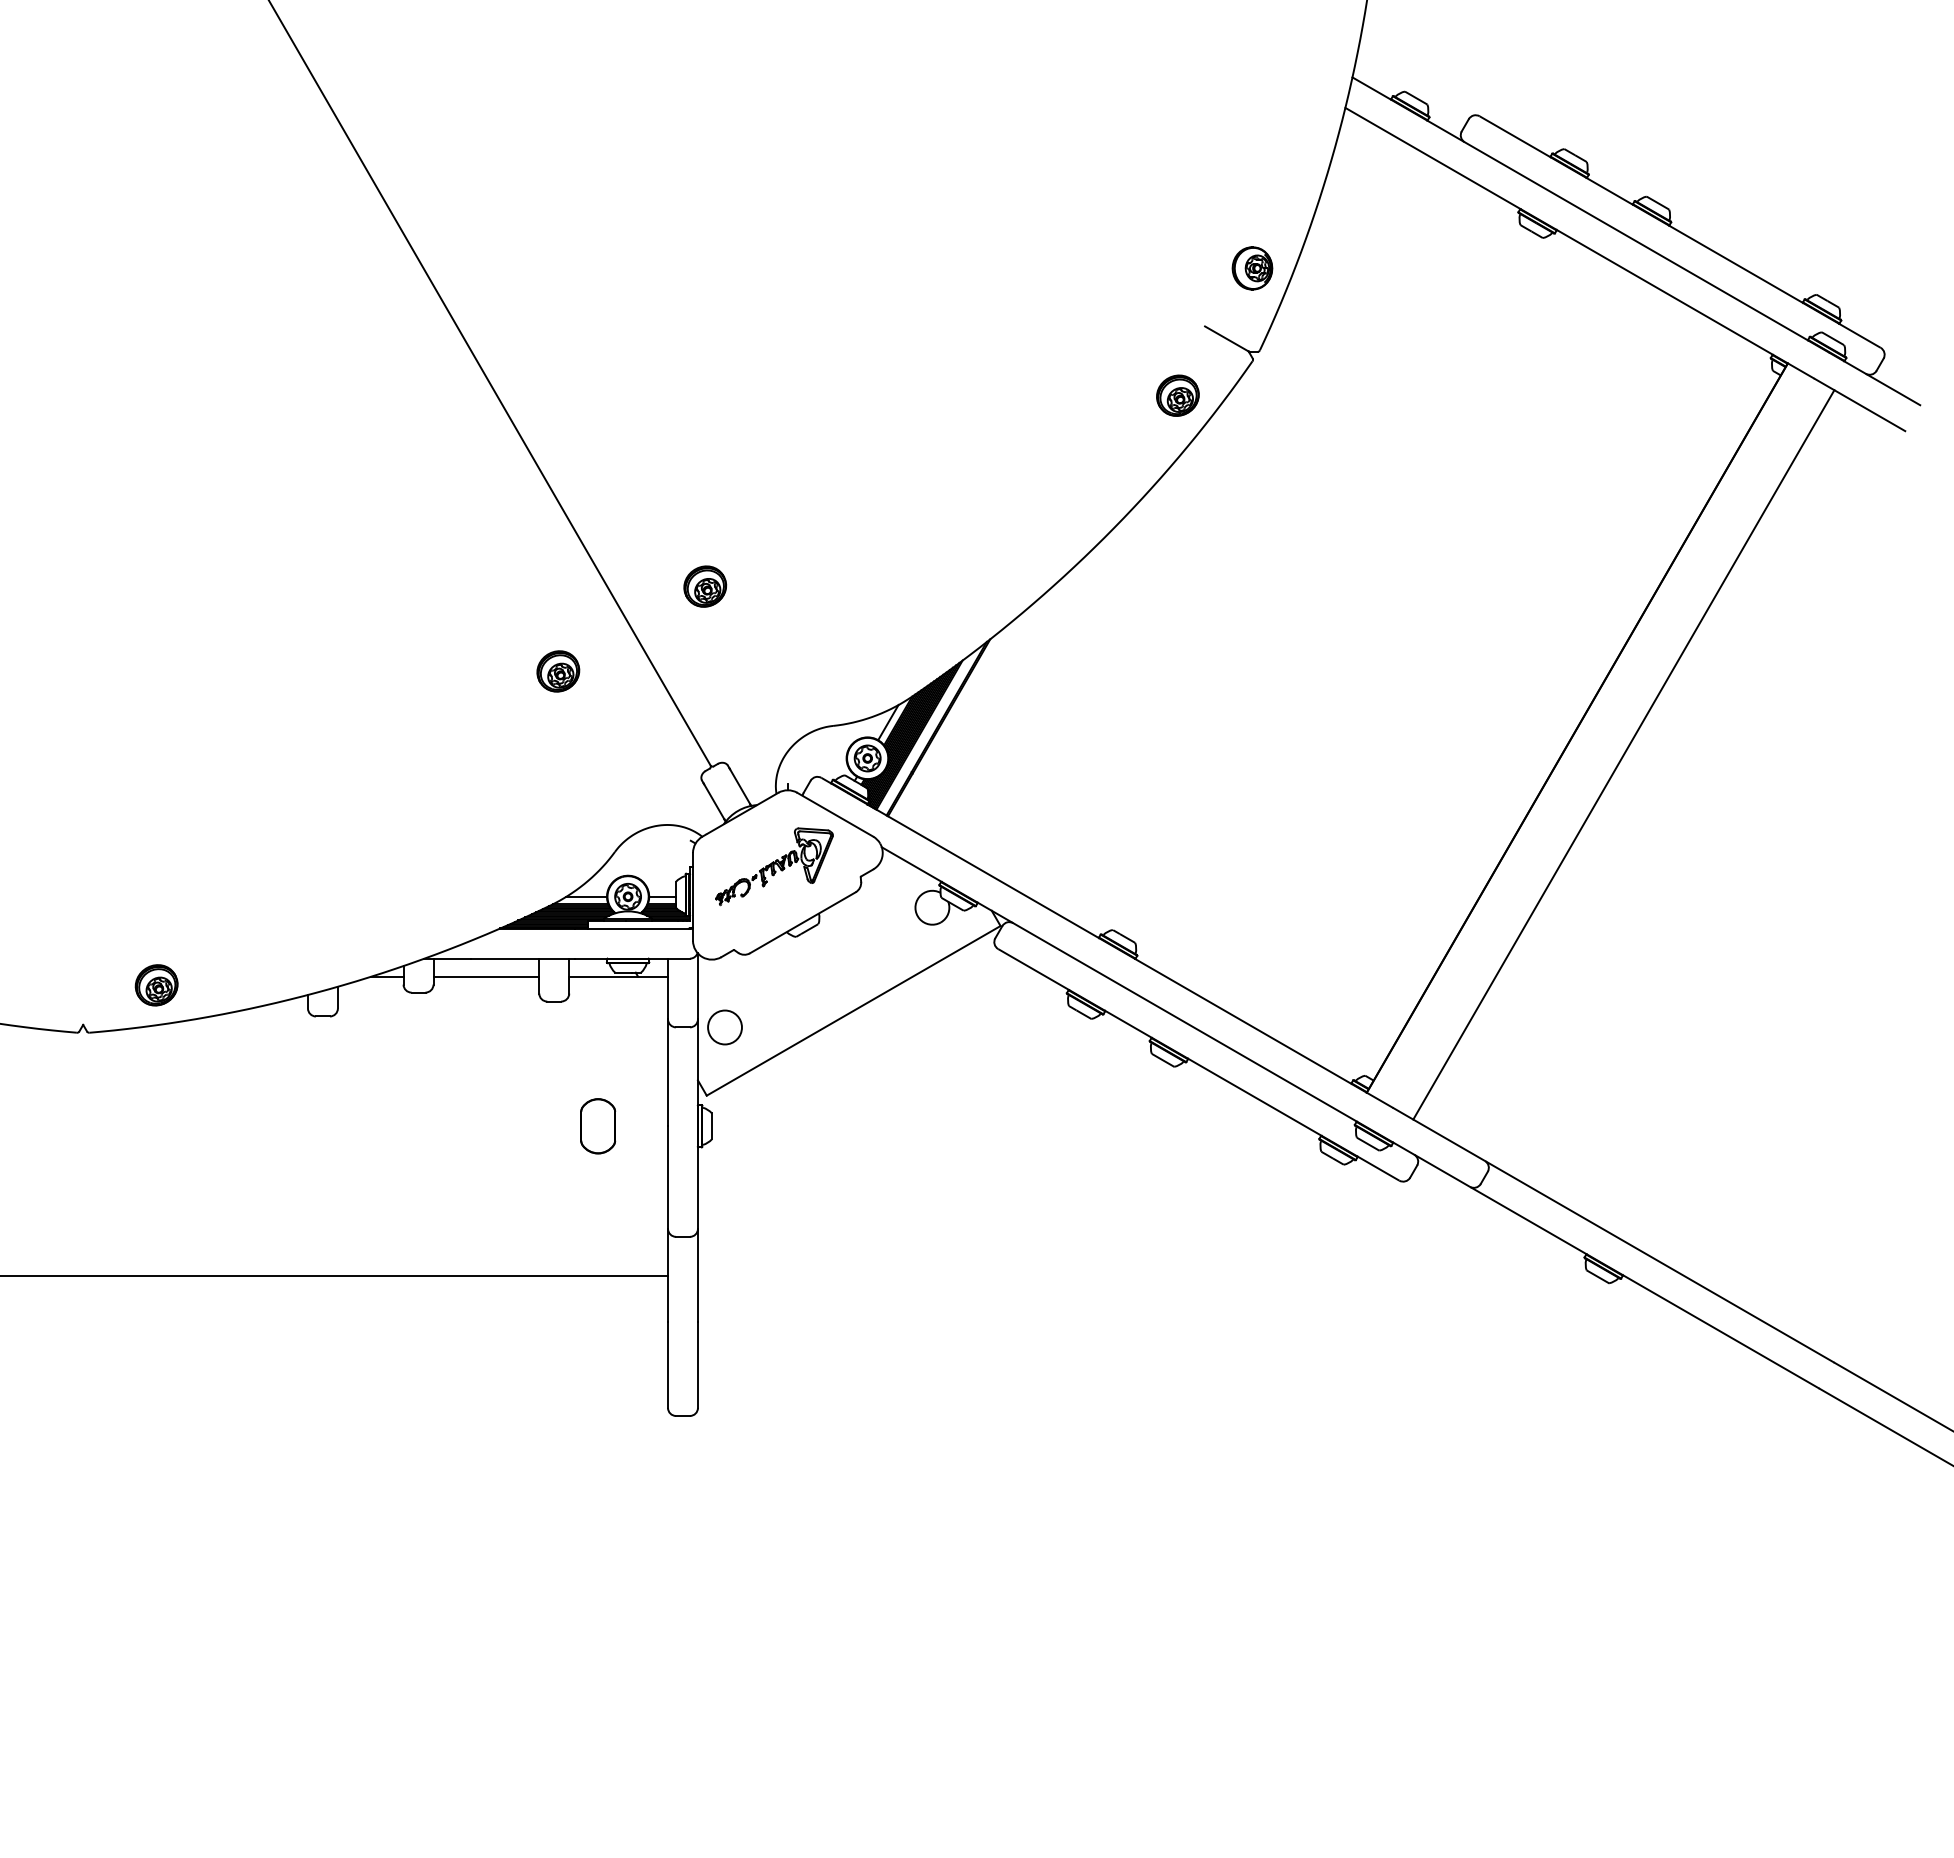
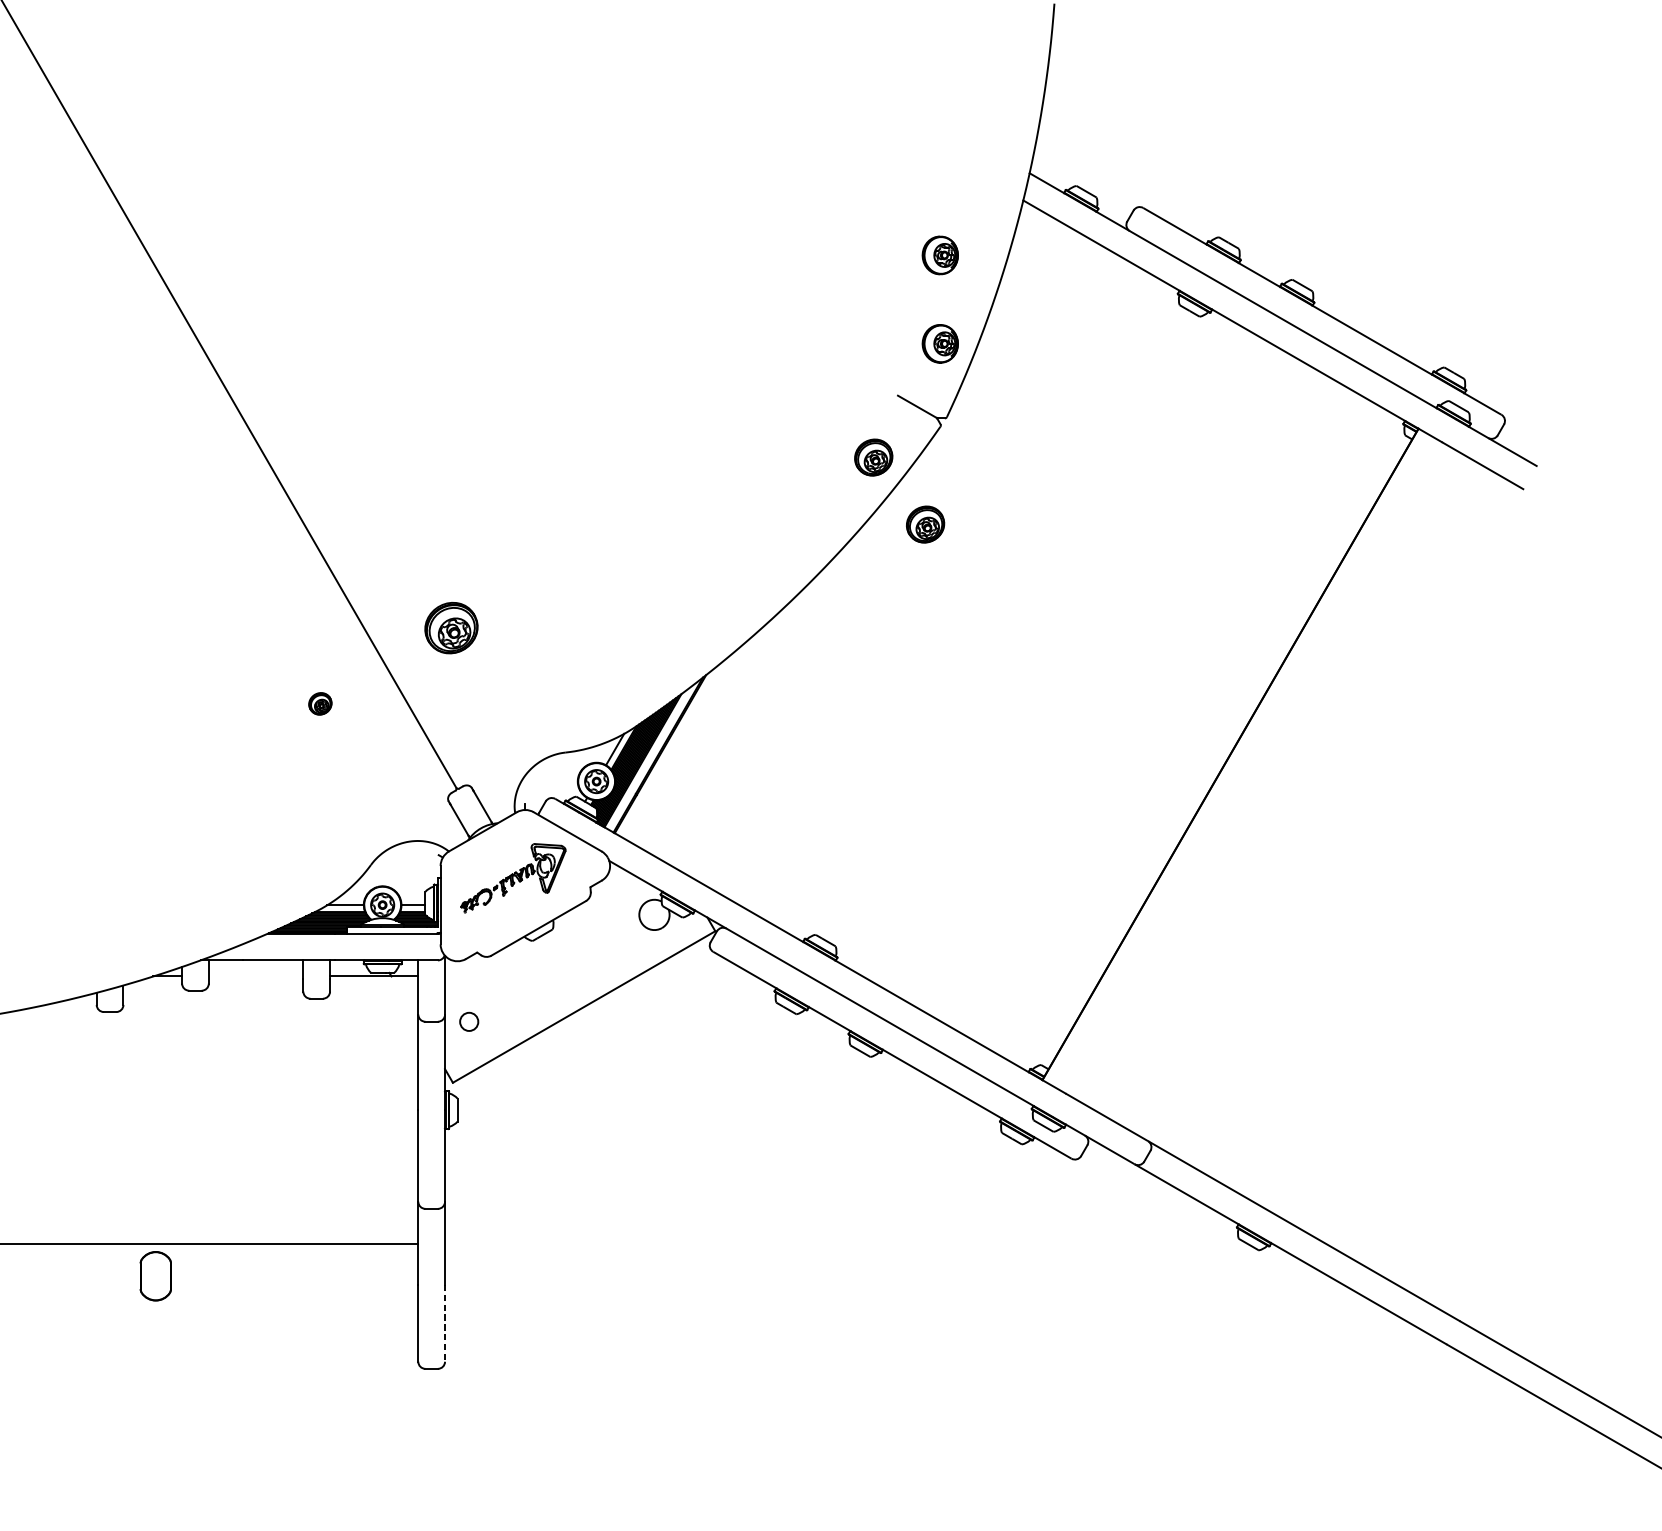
part: (1252, 169) -> (940, 255), added
part: (1235, 470) -> (925, 524), added
part: (705, 586) -> (451, 627), size x1.4
part: (558, 671) -> (320, 703), size x0.6
line: (1623, 754) -> (1271, 778), removed
line: (486, 976) -> (256, 976), removed
circle: (724, 1027) -> (468, 1021), size x0.6
part: (598, 1126) -> (156, 1276), moved
line: (697, 1365) -> (444, 1323), solid -> dashed

